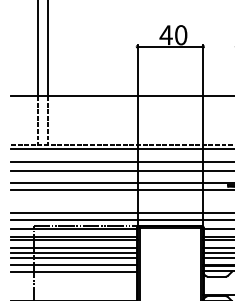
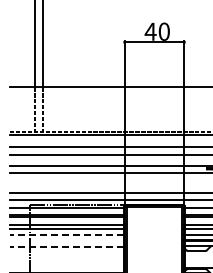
line: (73, 258) -> (66, 234), solid -> dashed
line: (73, 265) -> (66, 240), removed
line: (73, 271) -> (66, 246), solid -> dashed

